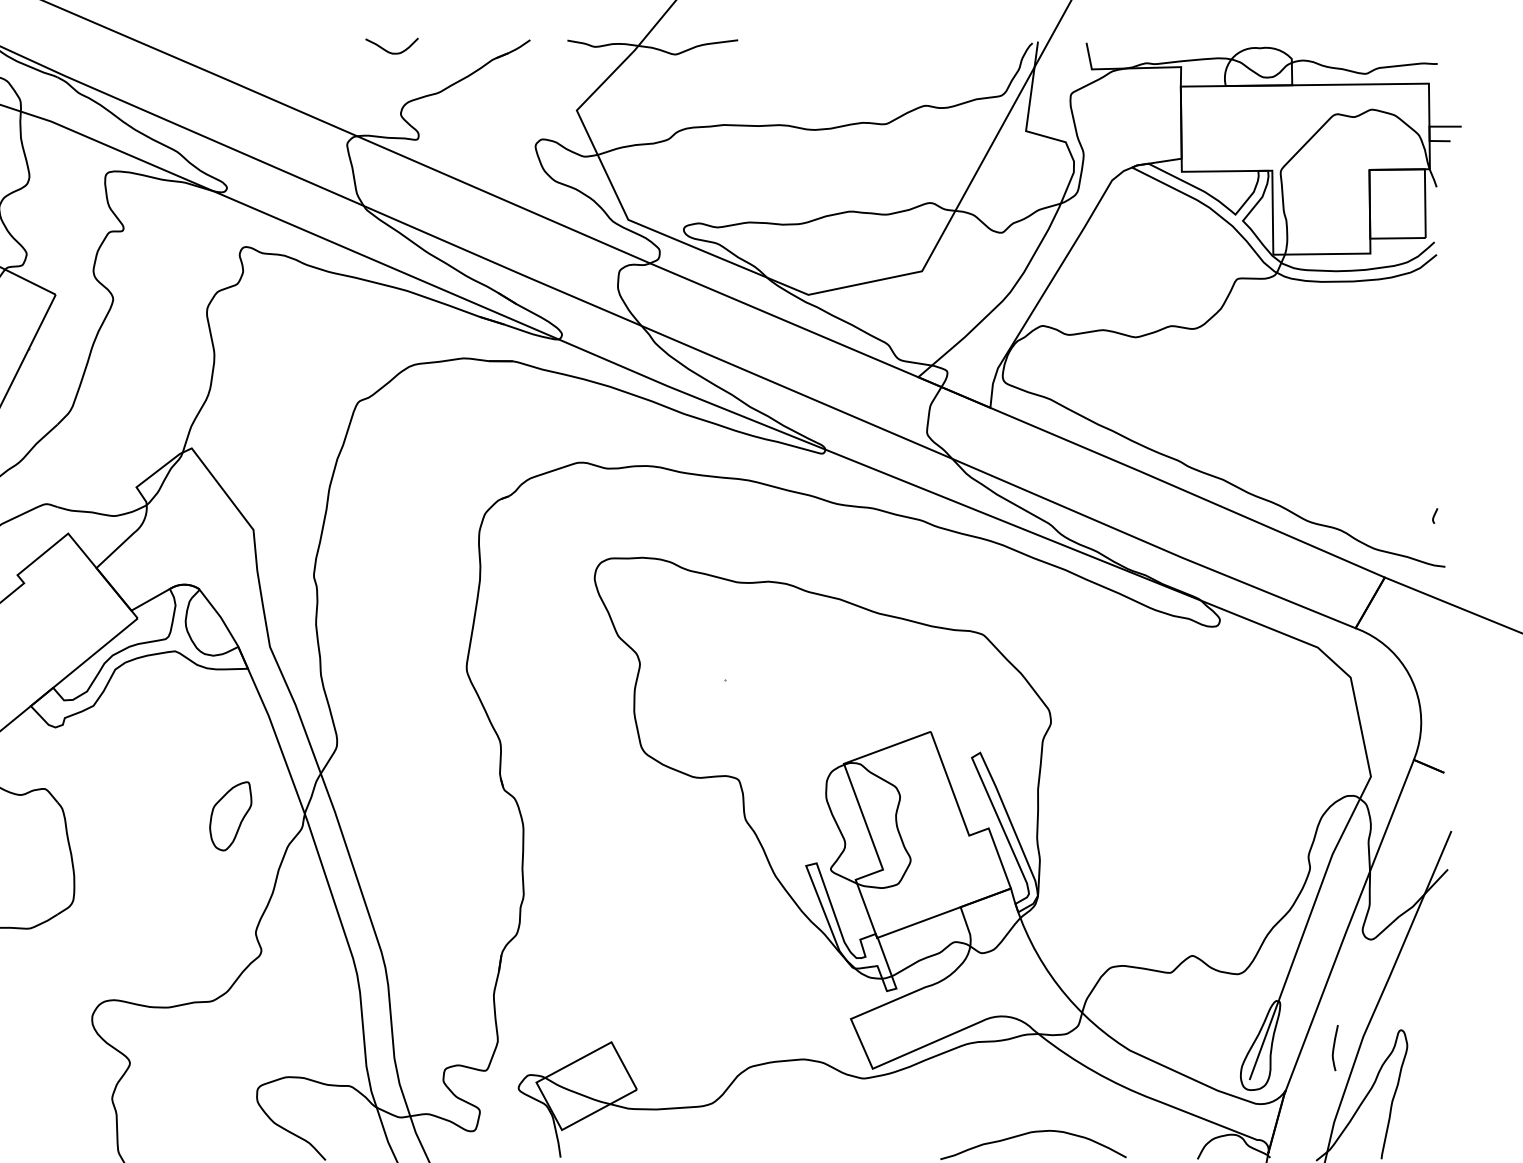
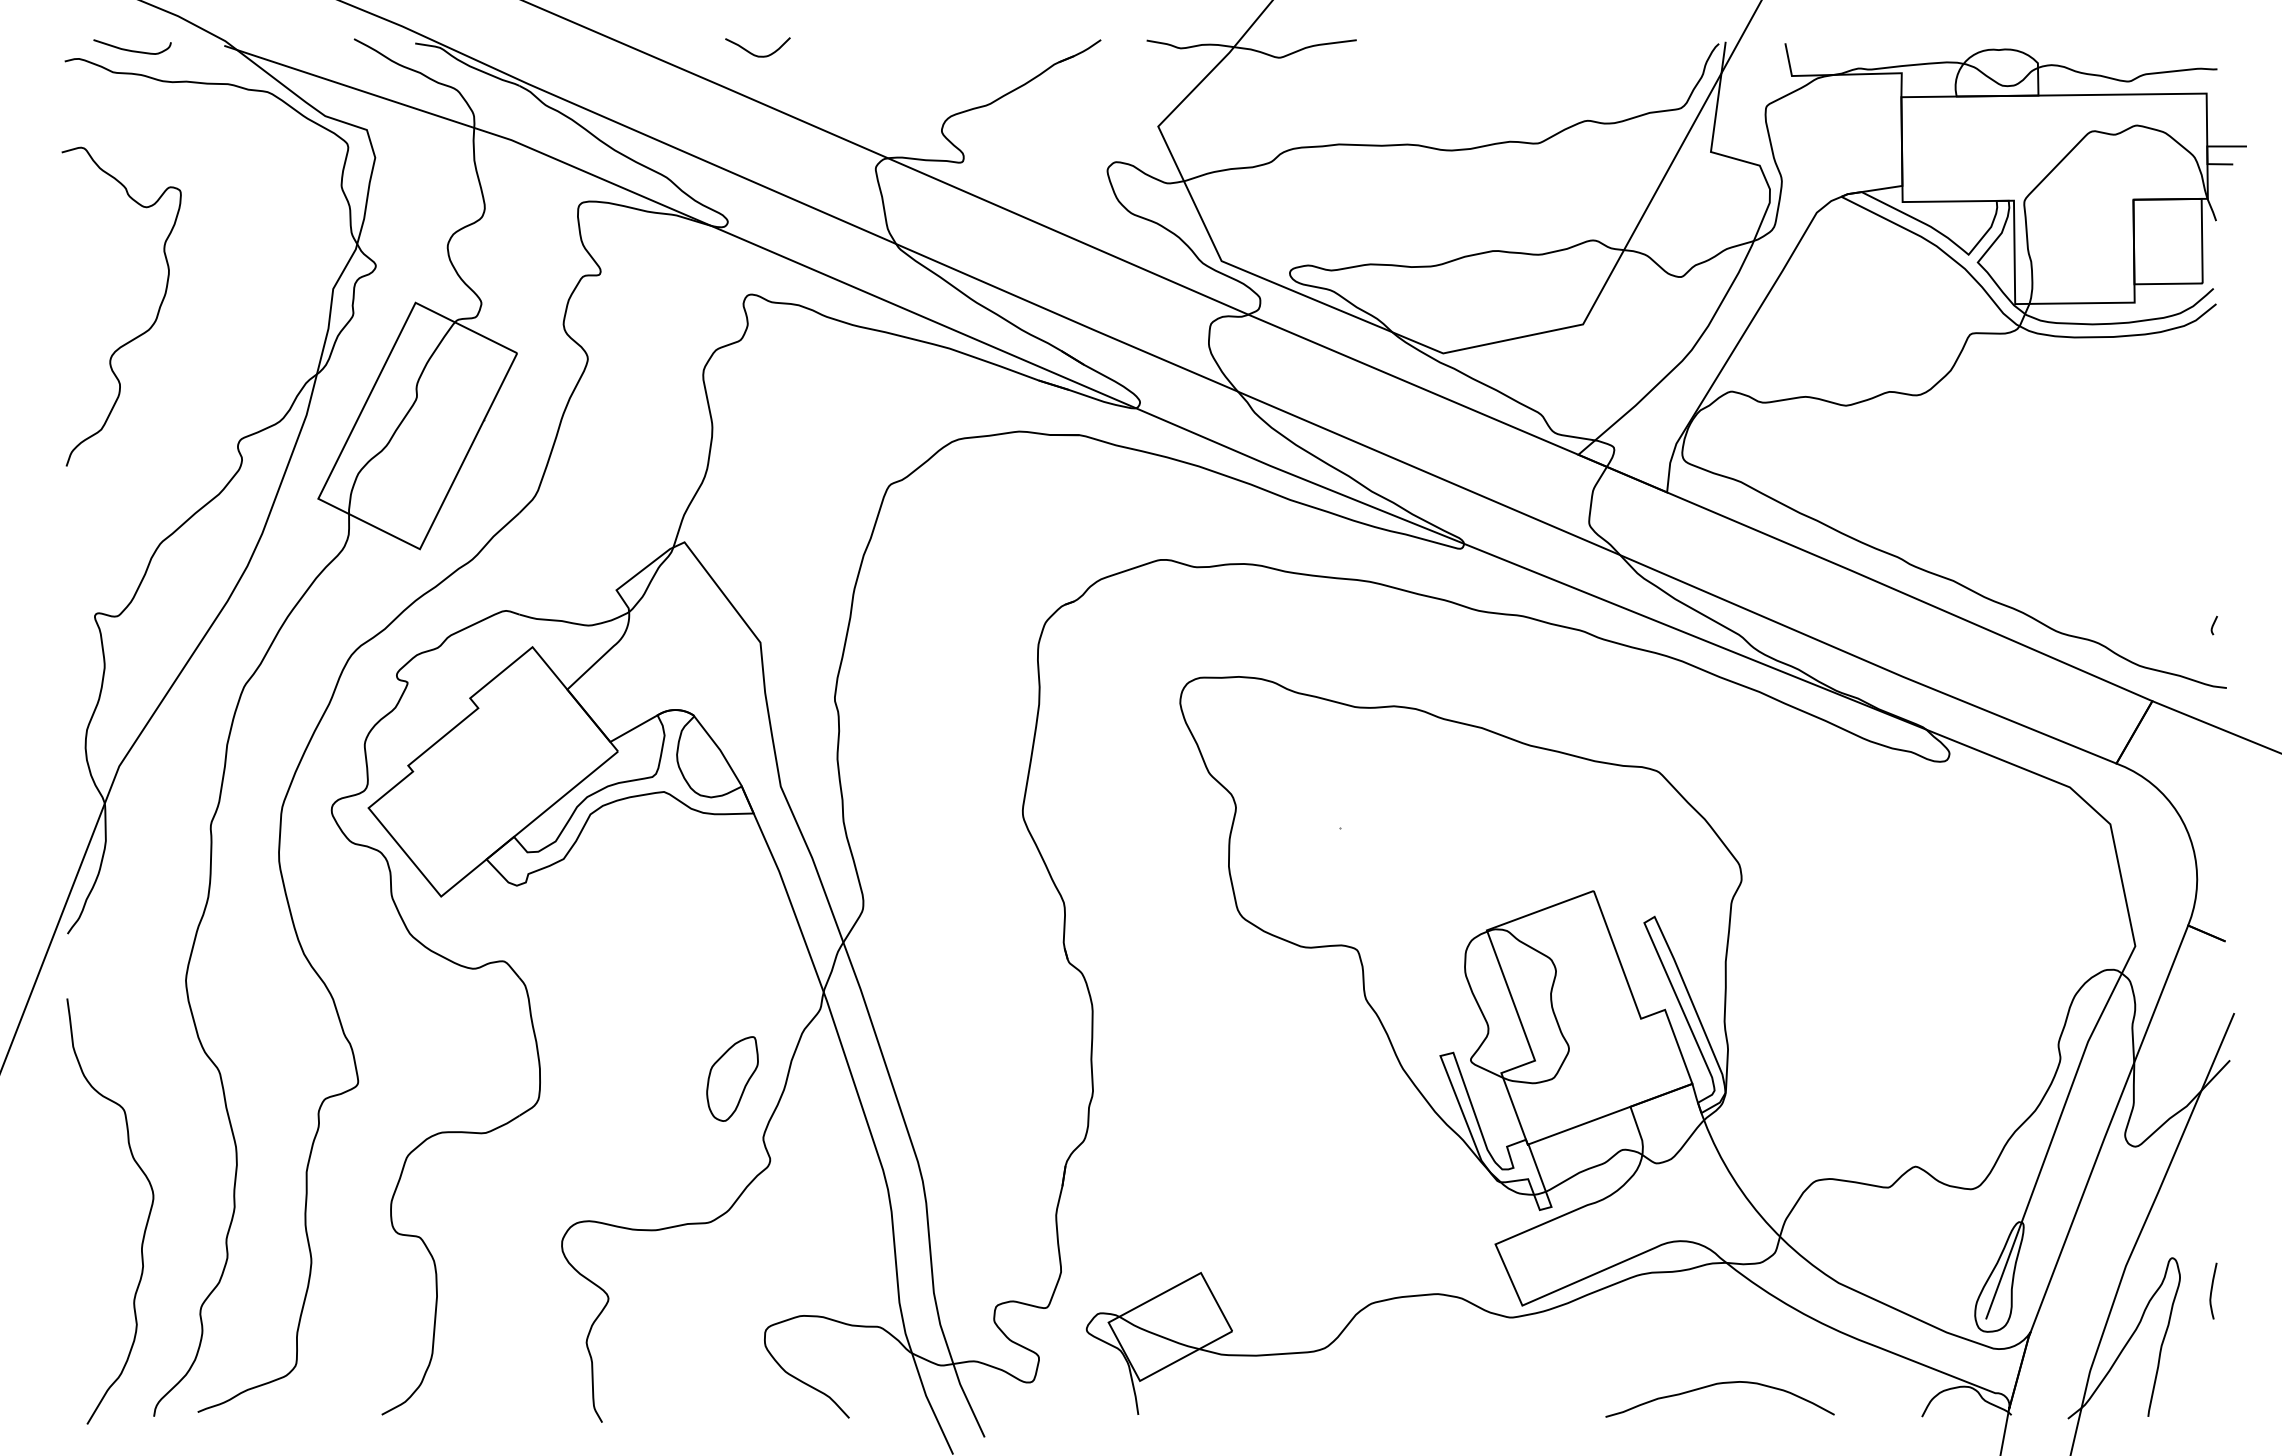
curve: (388, 51) -> (753, 53), moved
part: (230, 815) -> (732, 1078), moved
curve: (1334, 1047) -> (2212, 1290), moved

